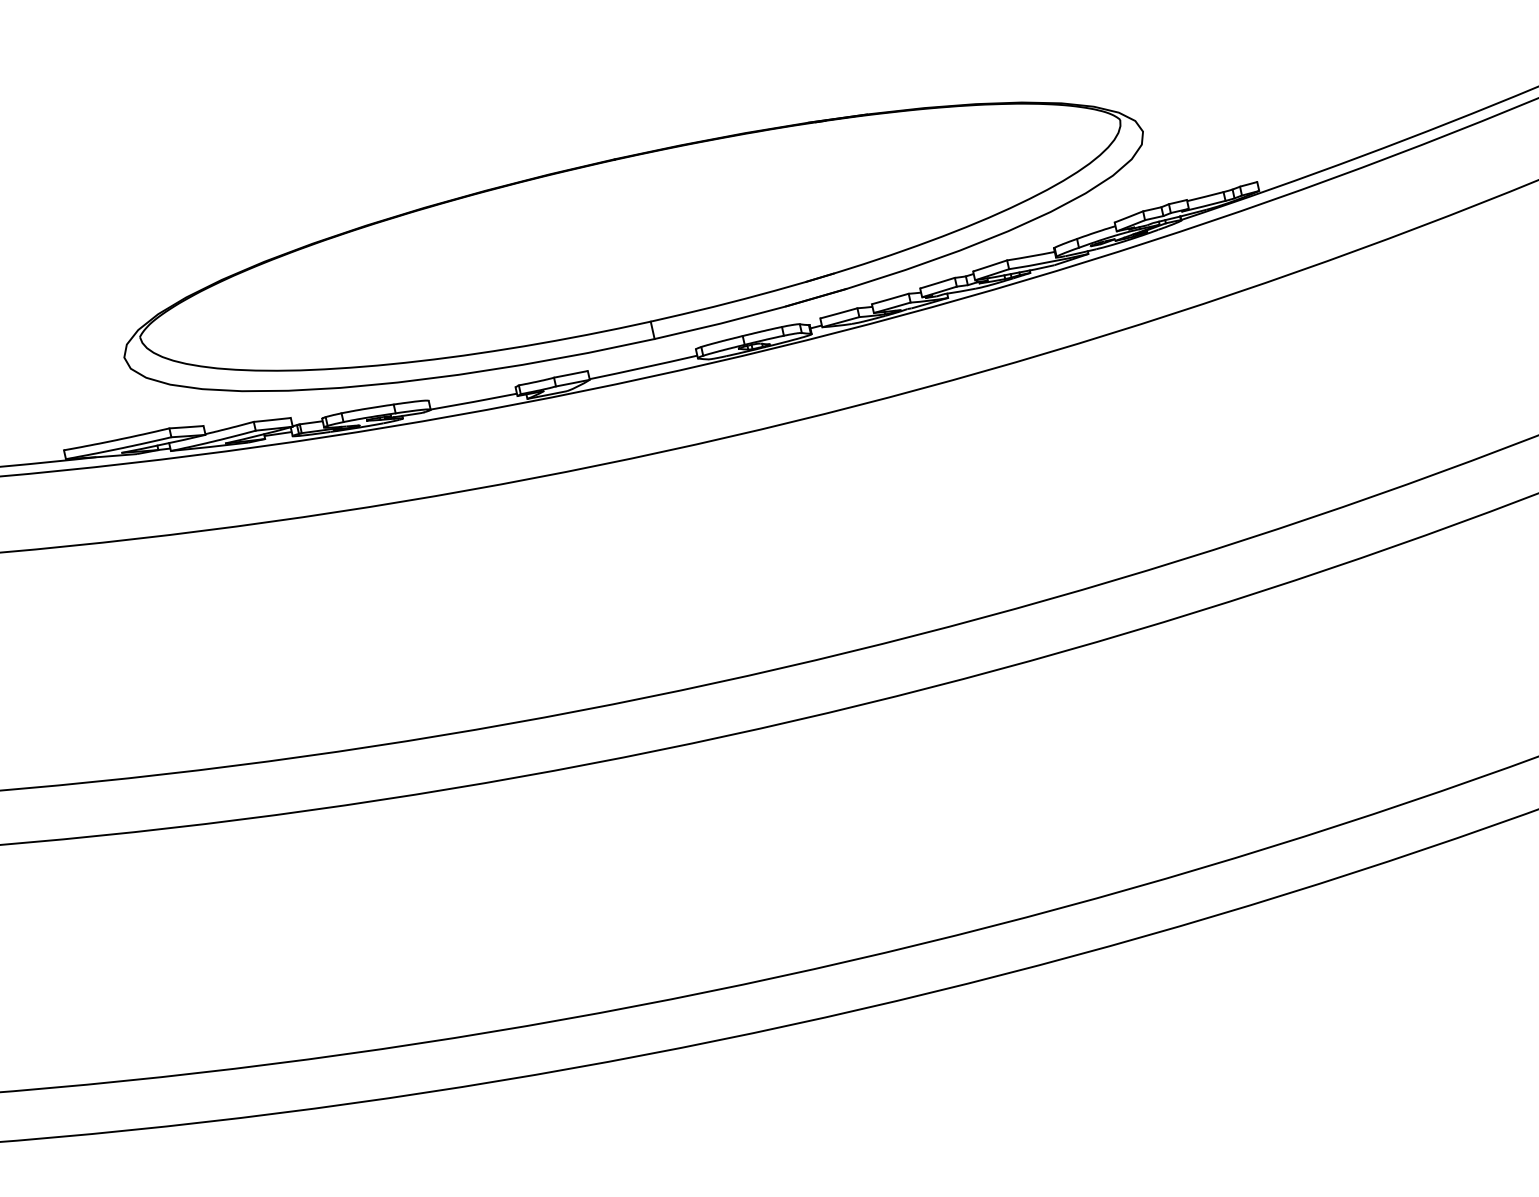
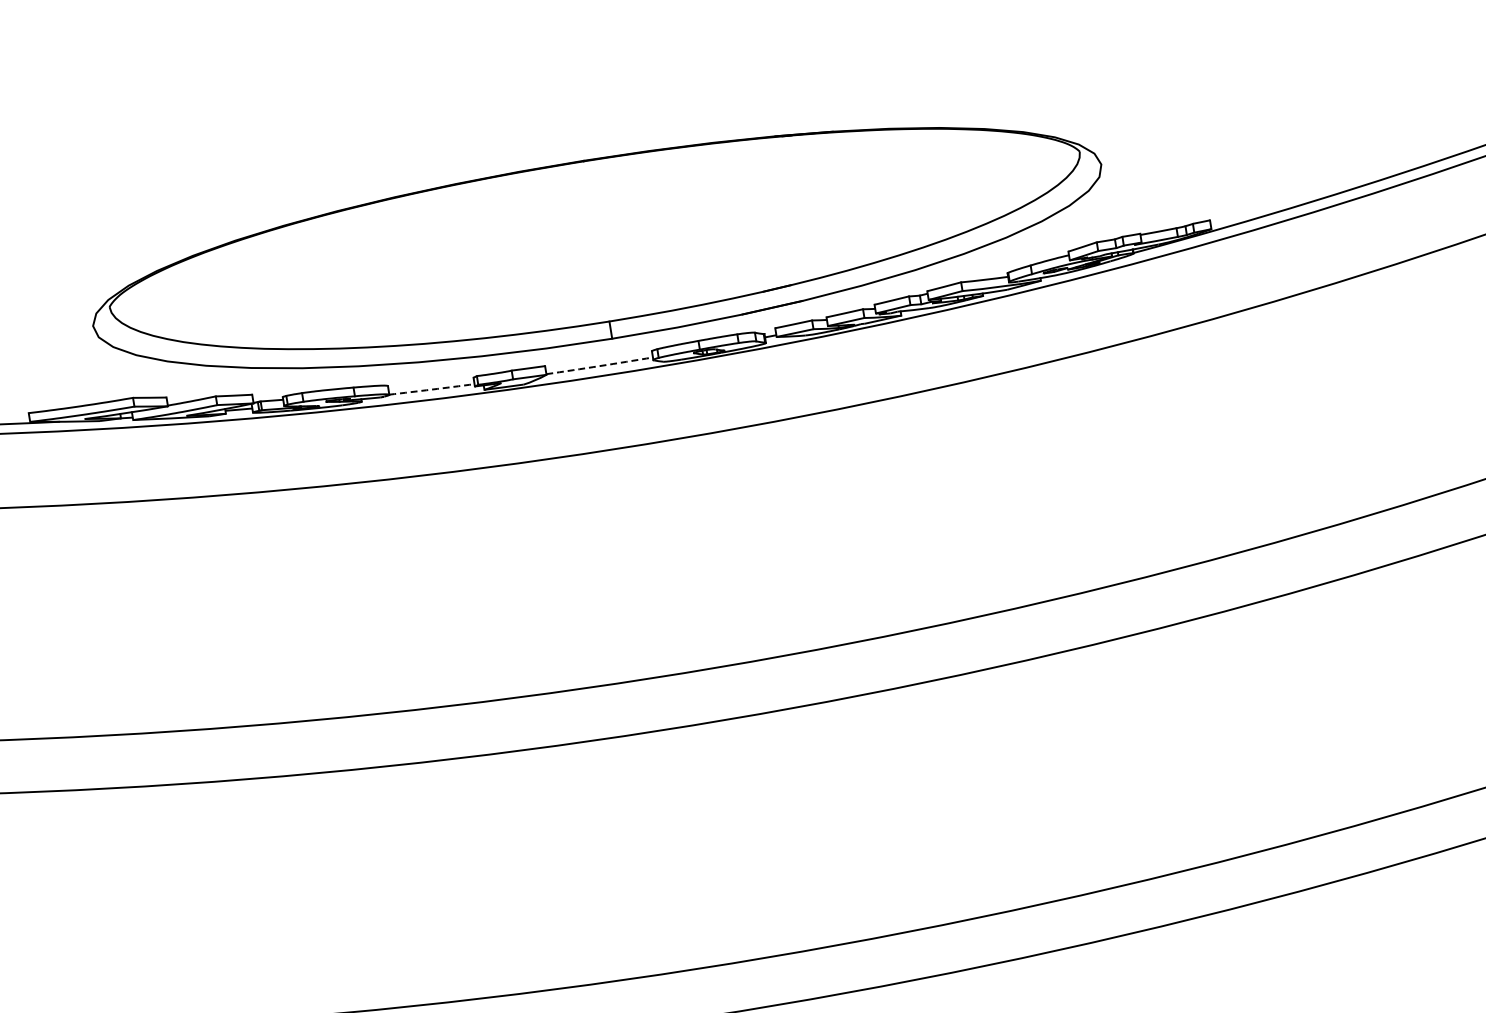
arc: (643, 367) -> (599, 365), solid -> dashed
arc: (473, 401) -> (431, 389), solid -> dashed

